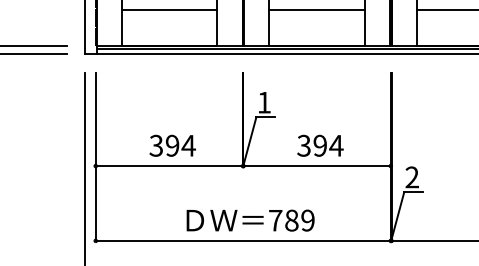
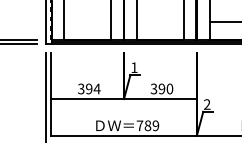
line: (169, 10) -> (87, 22), removed
line: (315, 10) -> (159, 22), removed
text: (335, 144) -> (169, 88), 394 -> 390

